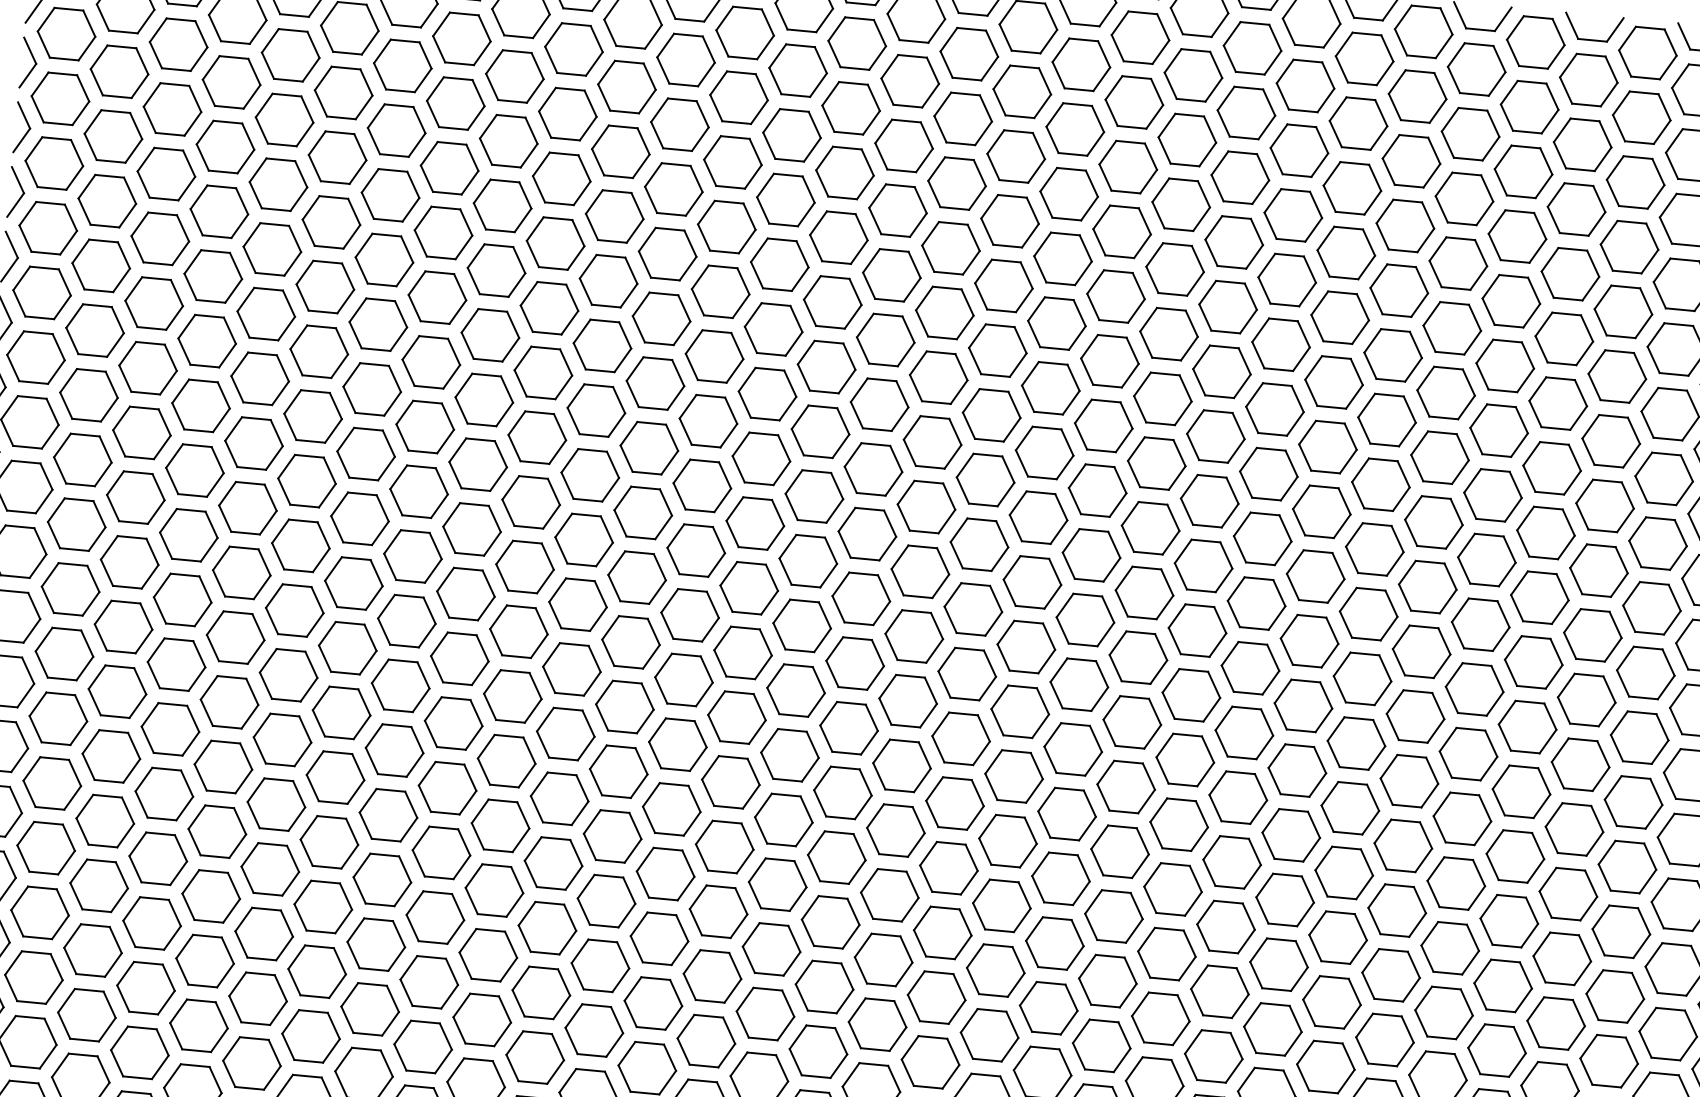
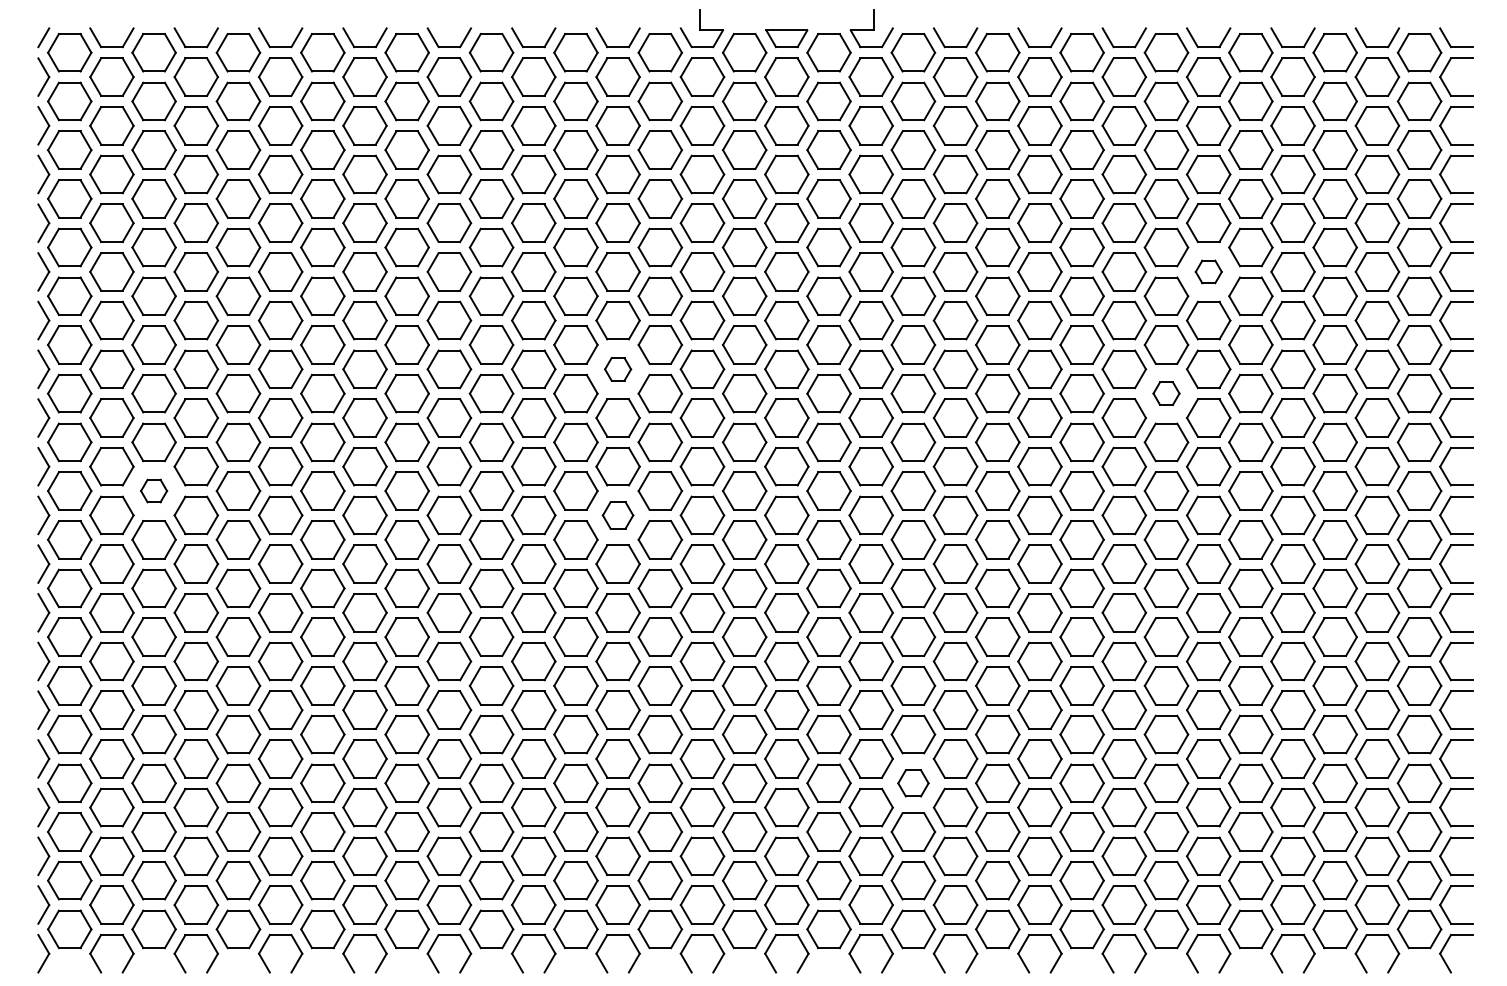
part: (1564, 338) -> (1208, 271), size x0.6
part: (766, 394) -> (617, 369), size x0.6
part: (1493, 495) -> (1166, 393), size x0.6
part: (135, 496) -> (153, 490), size x0.6
part: (748, 588) -> (617, 515), size x0.7
part: (1107, 981) -> (913, 783), size x0.7

